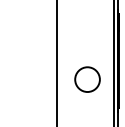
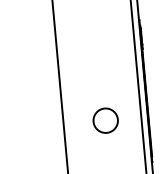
circle: (87, 79) -> (105, 120), size x0.71

